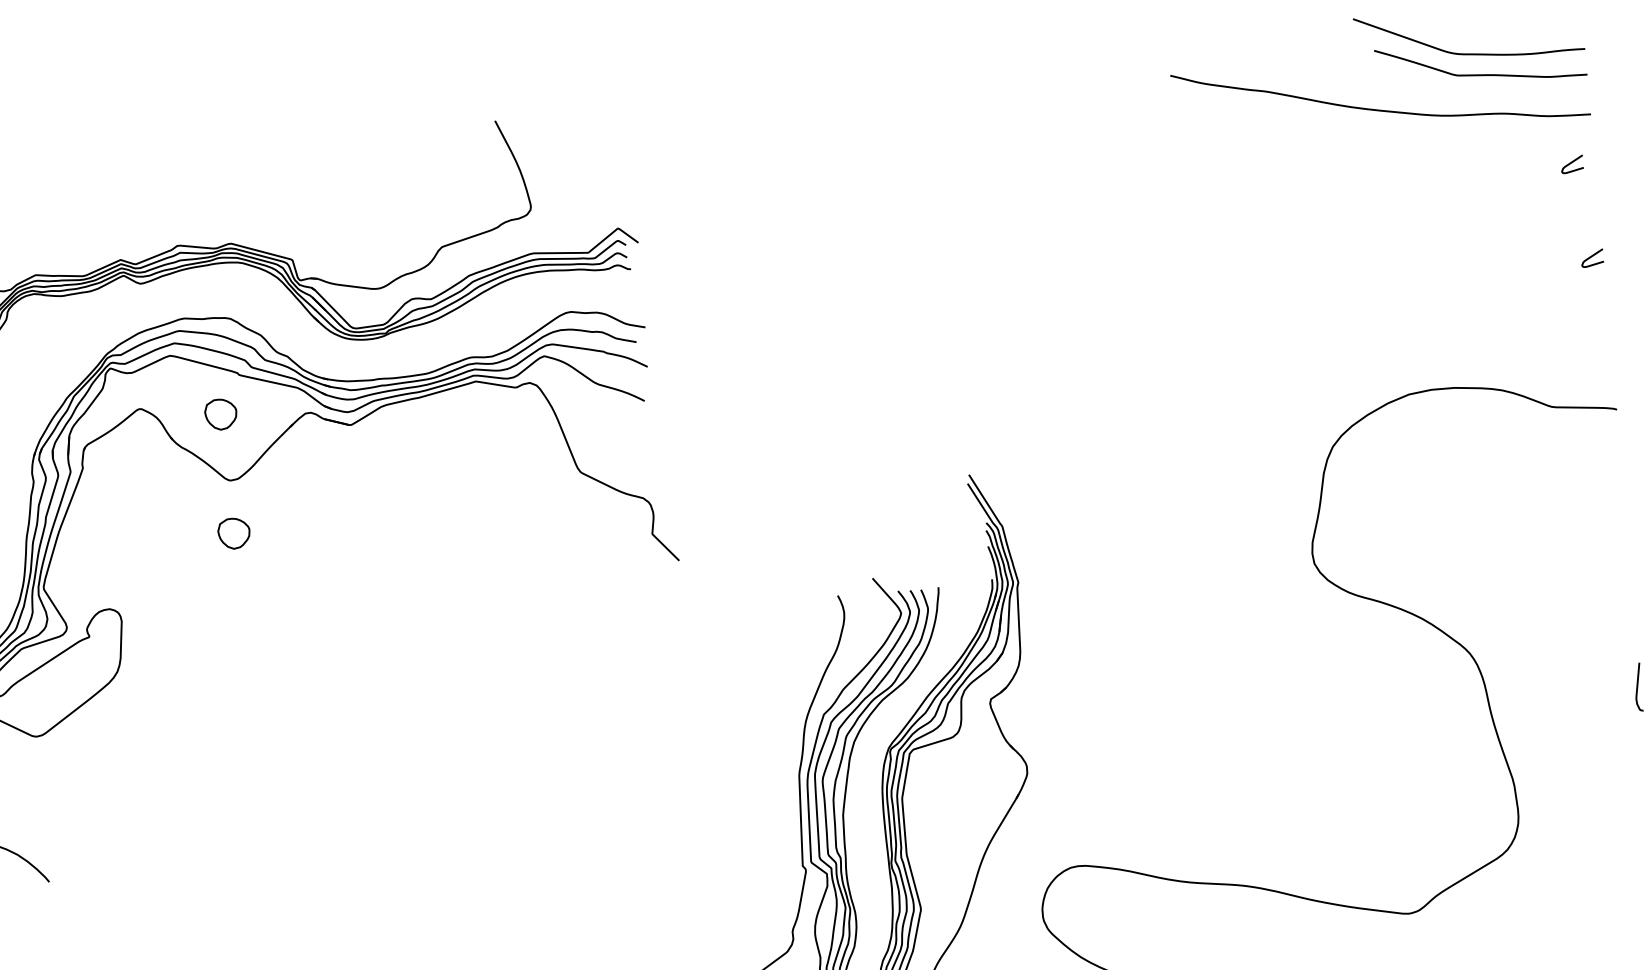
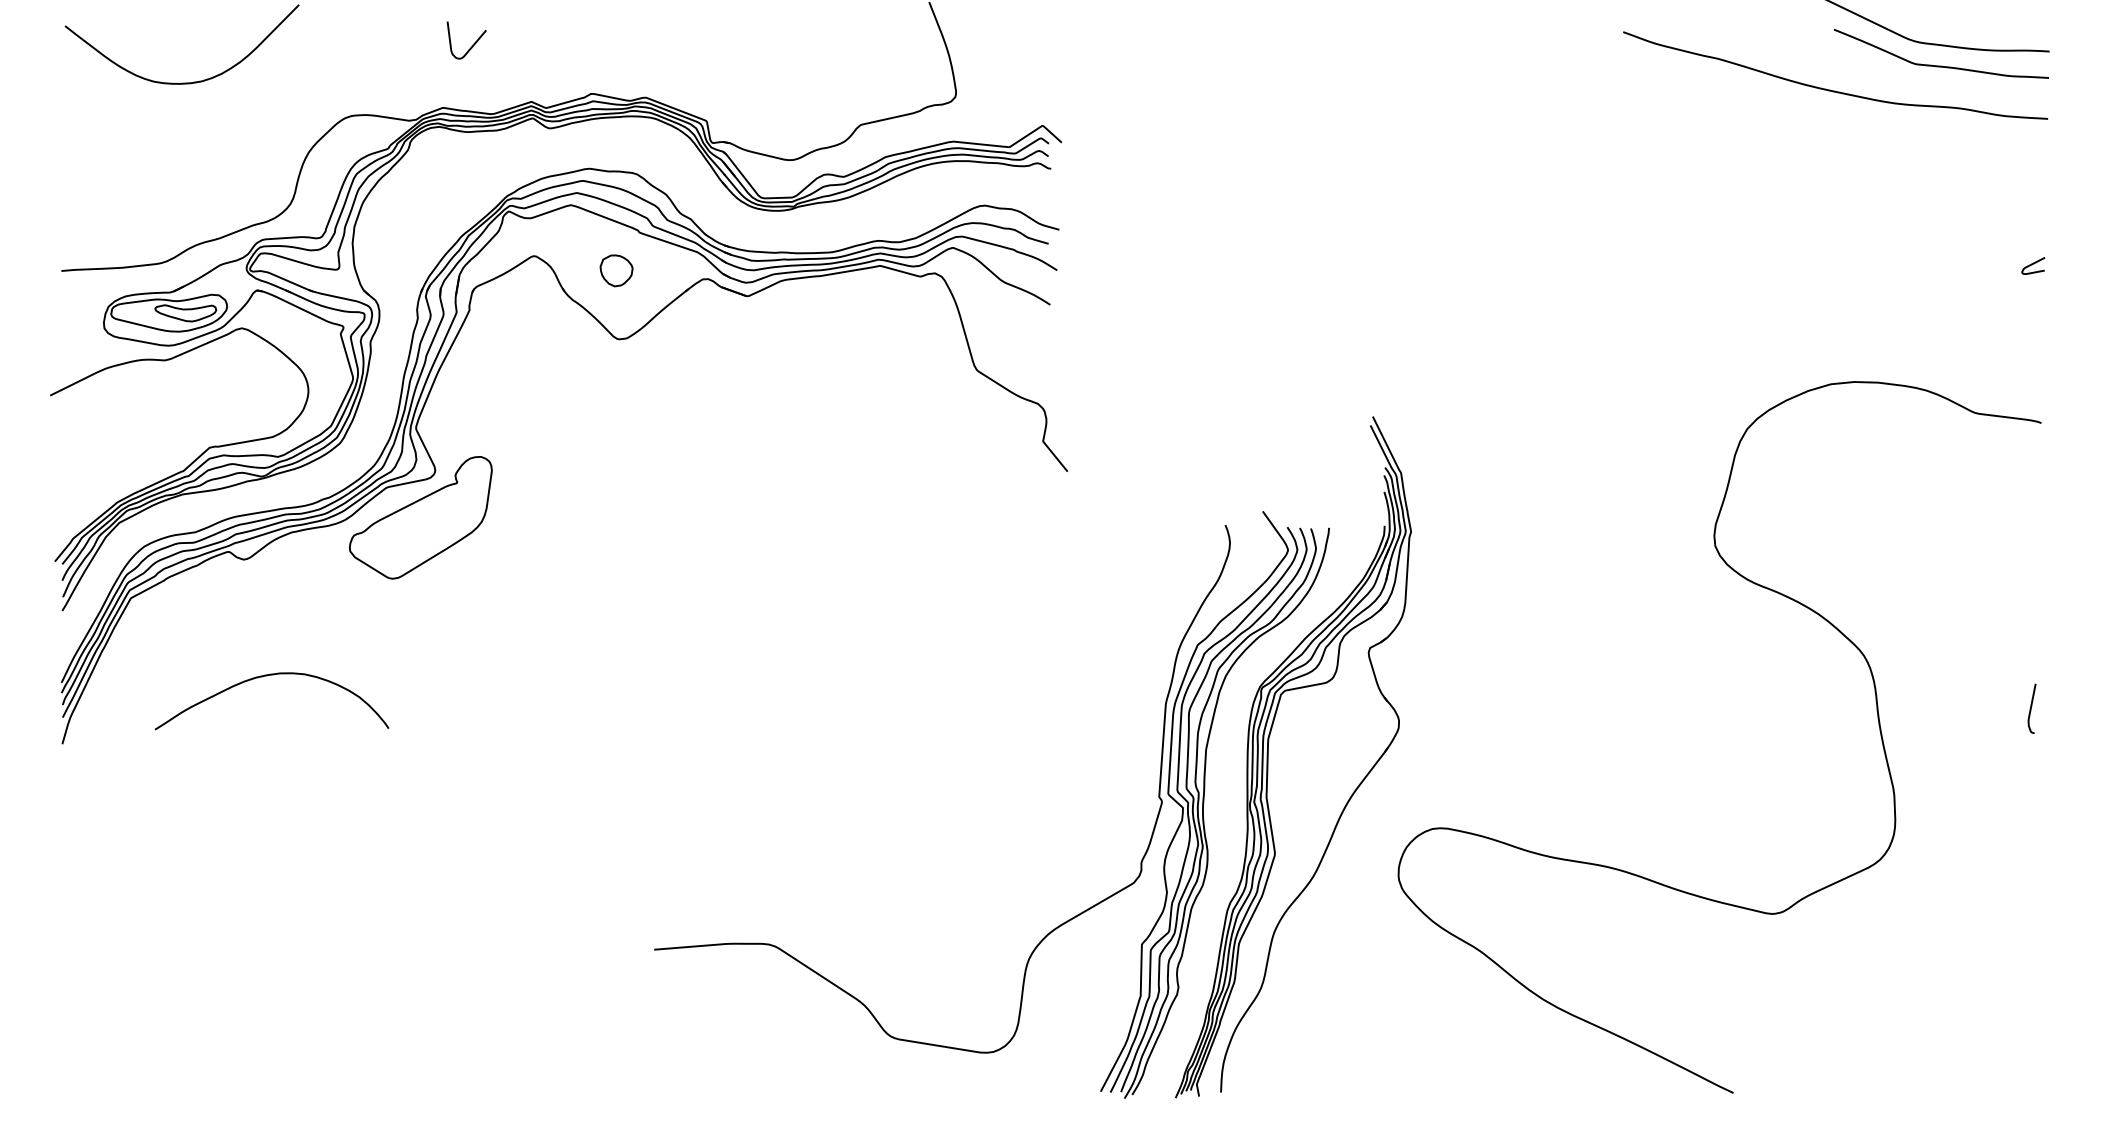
curve: (1572, 163) -> (2023, 166), removed
curve: (57, 210) -> (472, 44), added
part: (234, 533) -> (616, 393), removed

